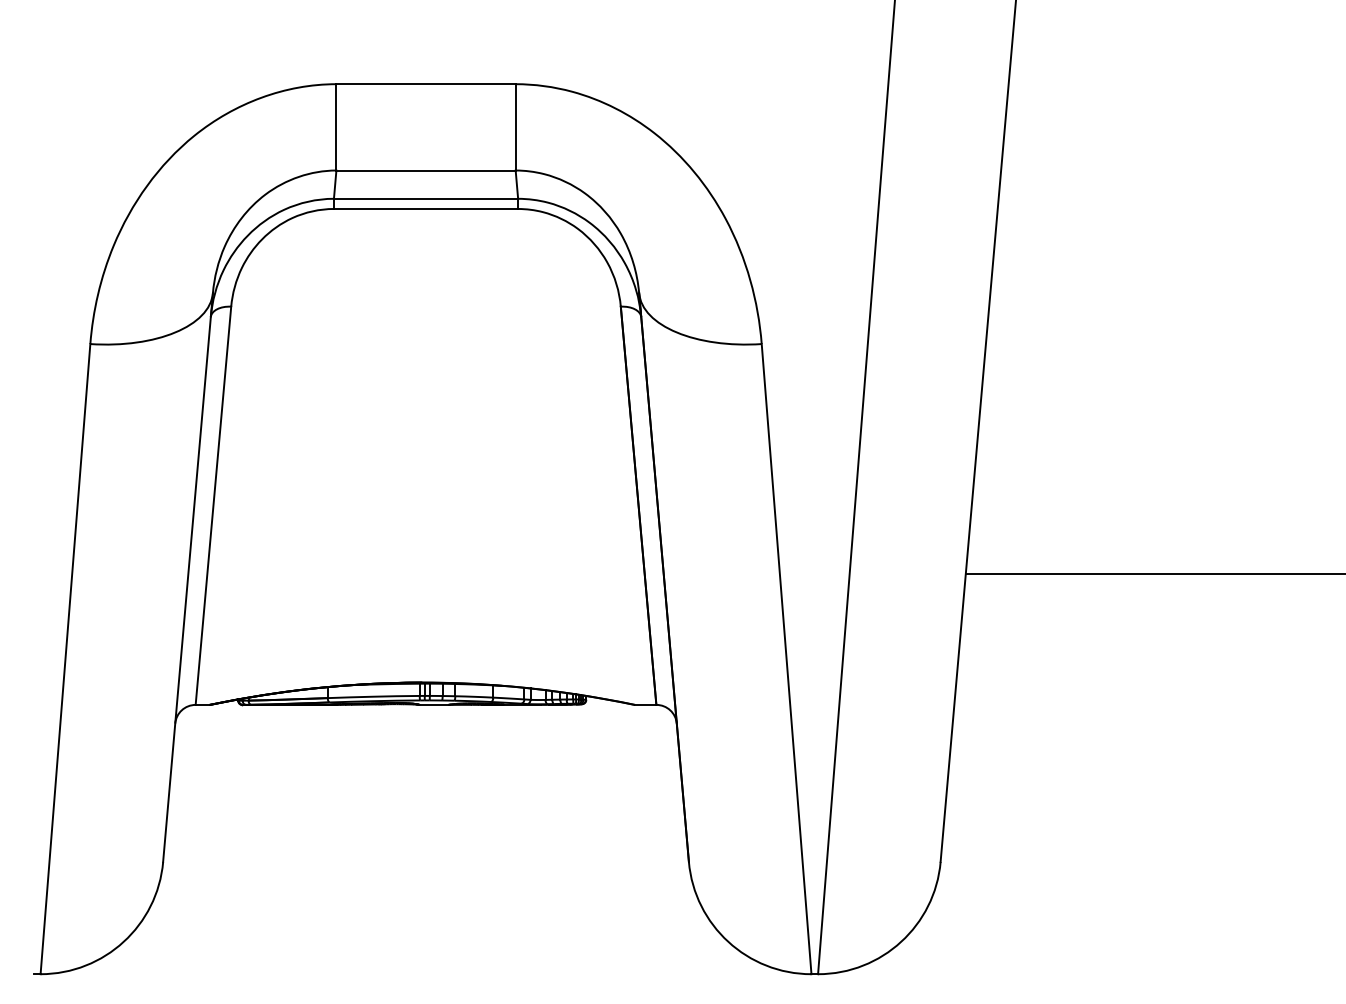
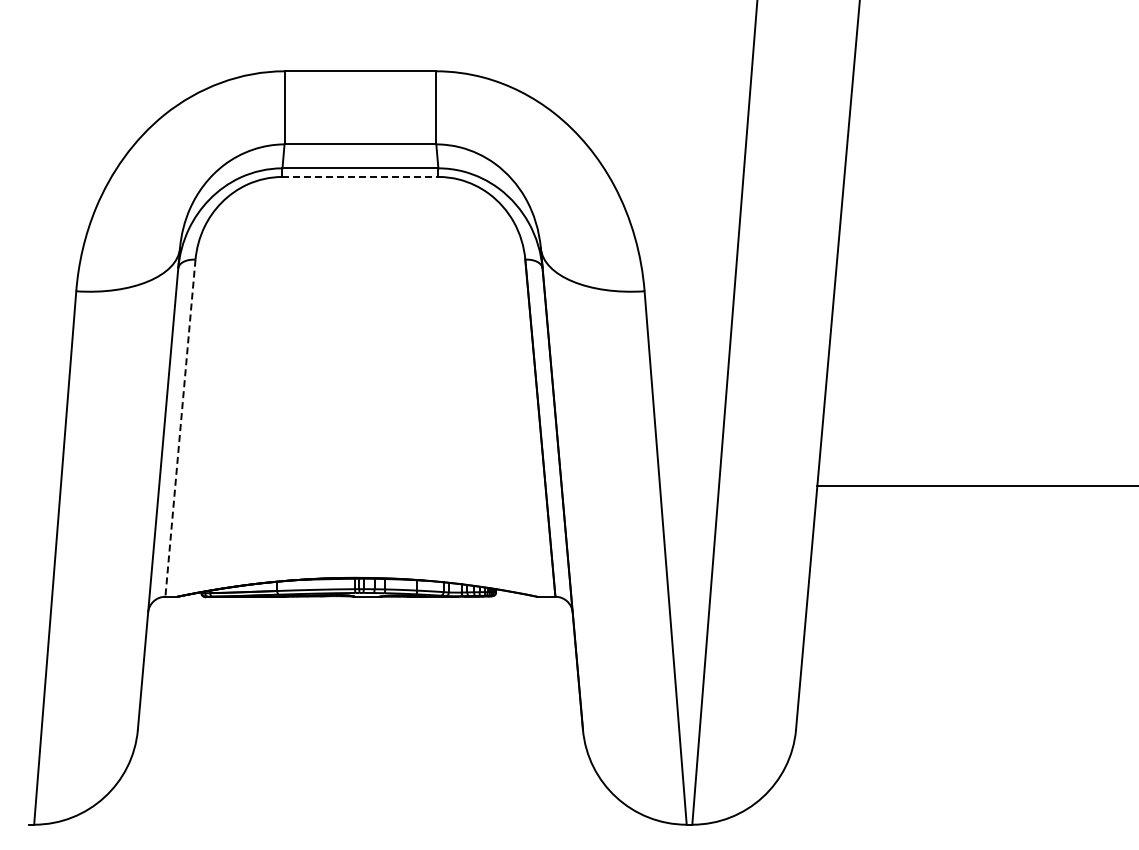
line: (426, 208) -> (360, 176), solid -> dashed
line: (213, 506) -> (180, 428), solid -> dashed

